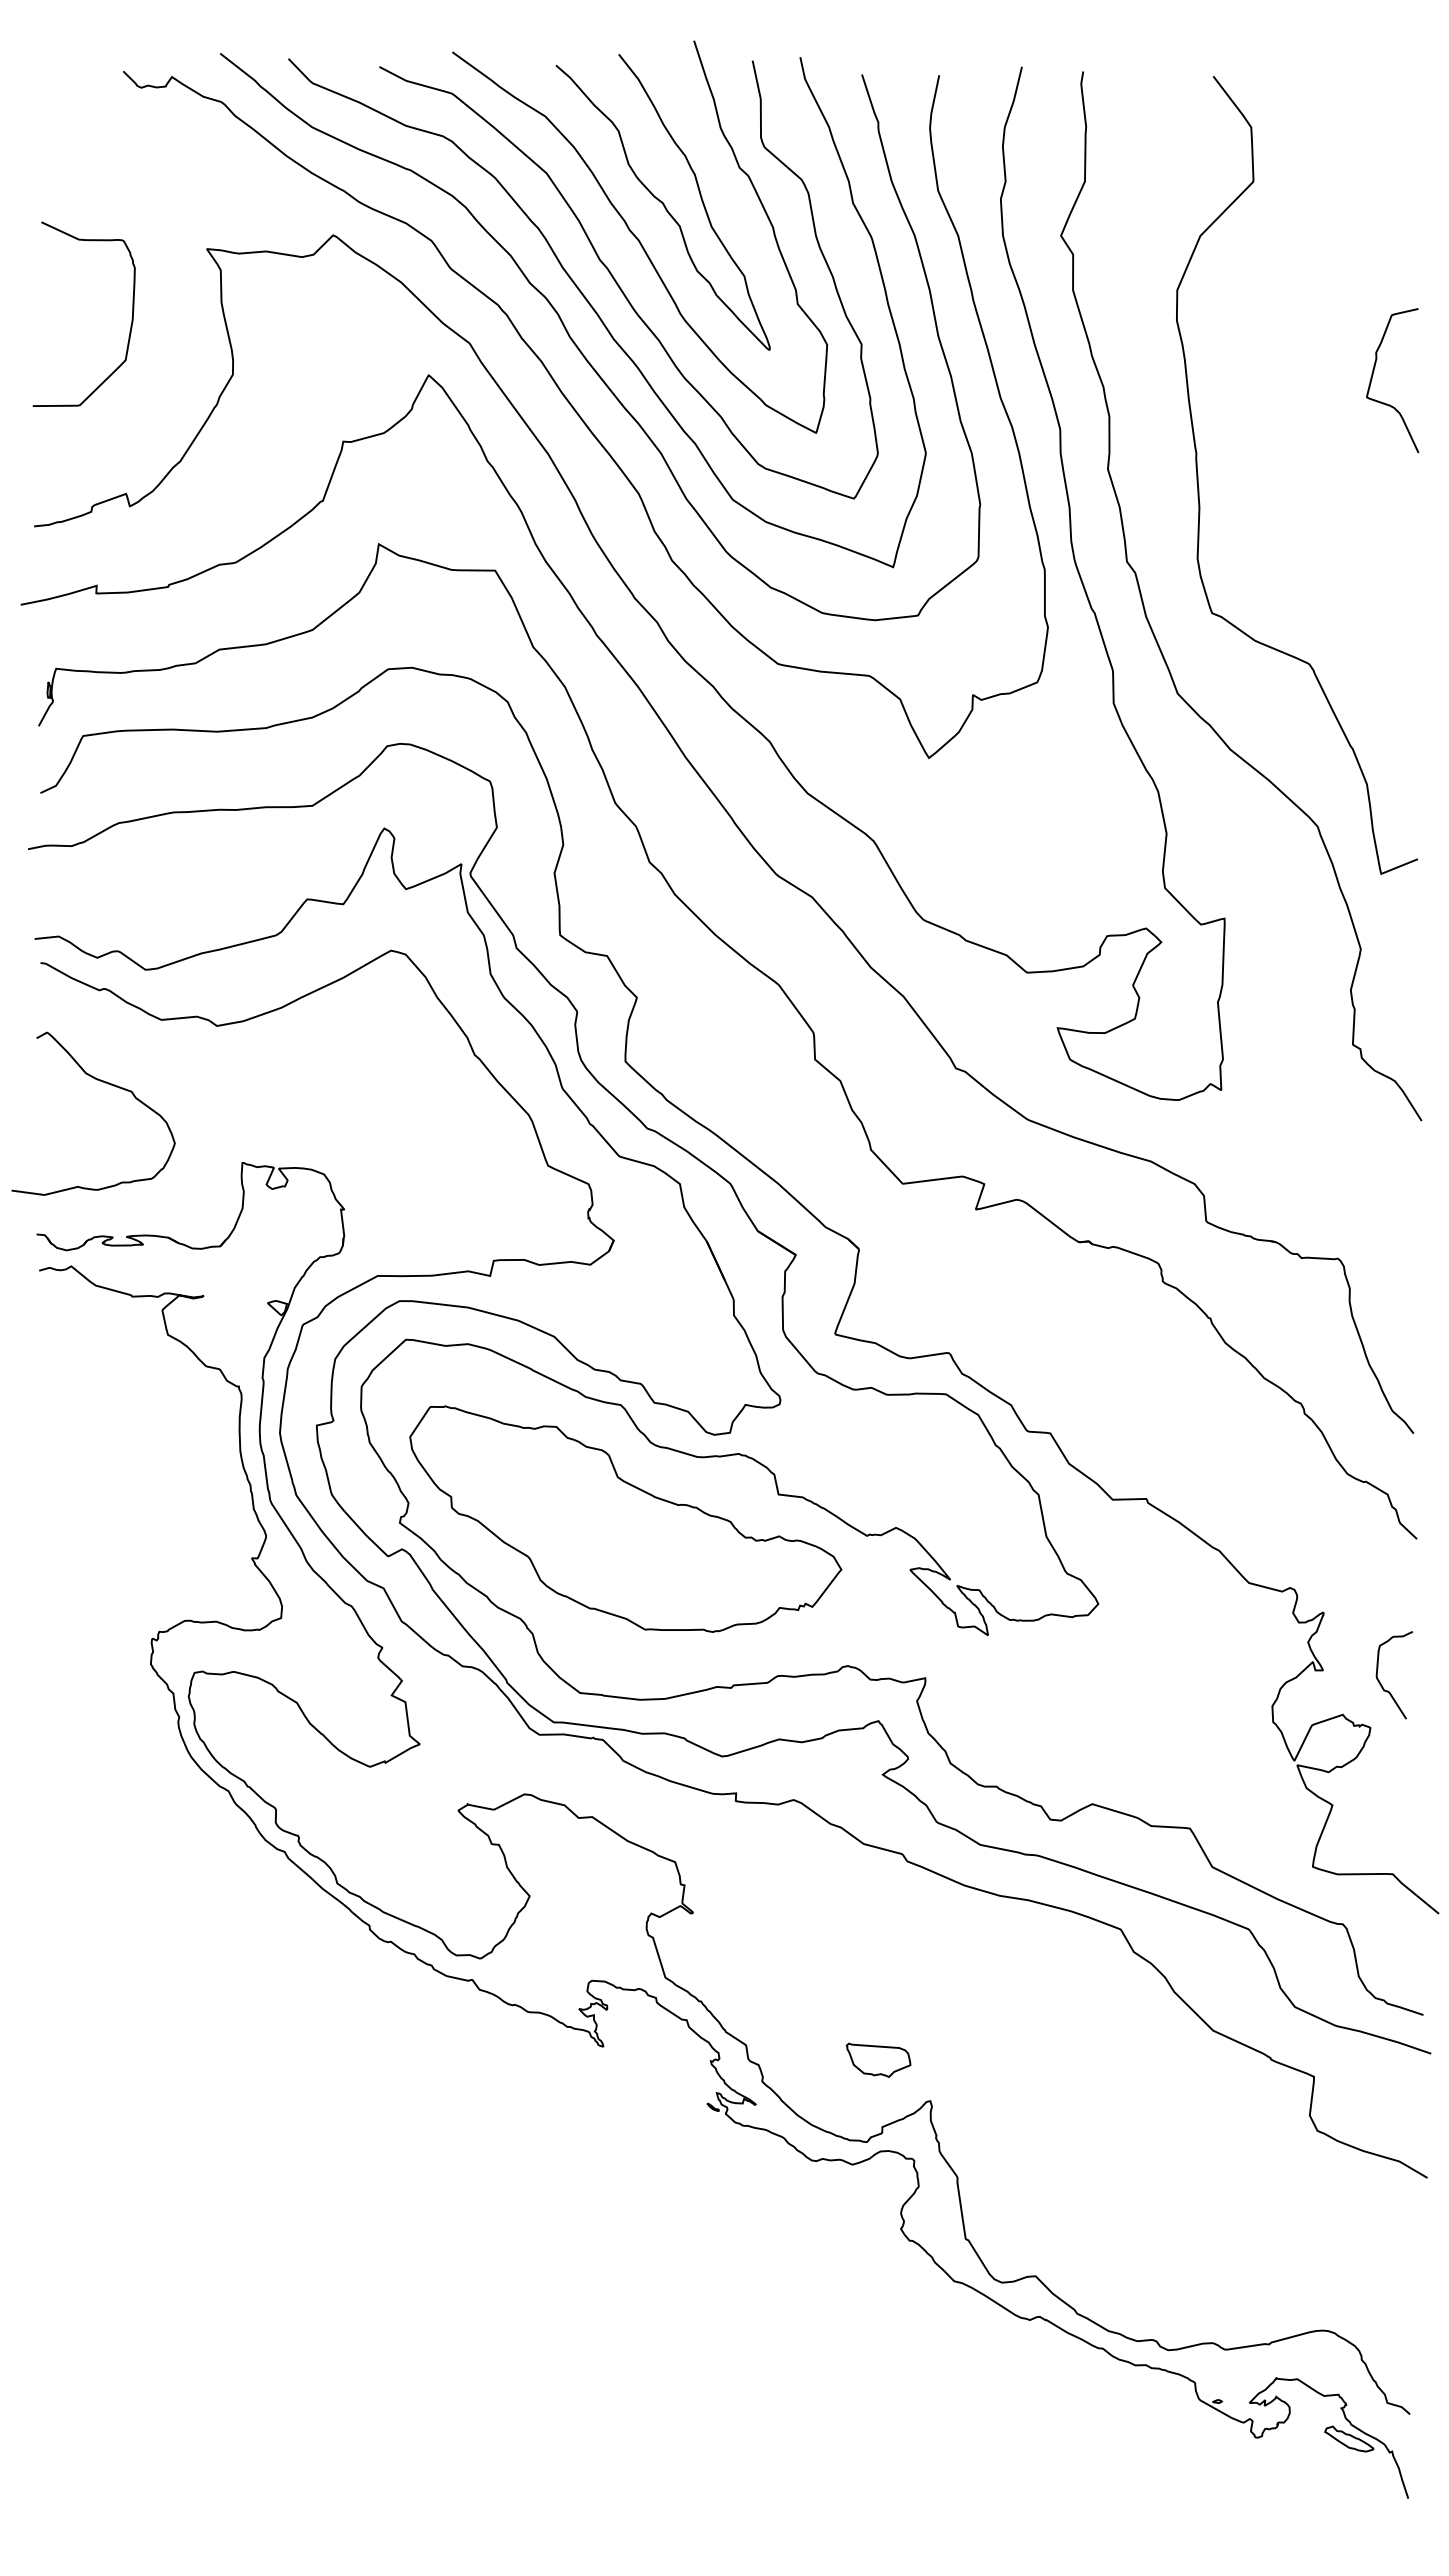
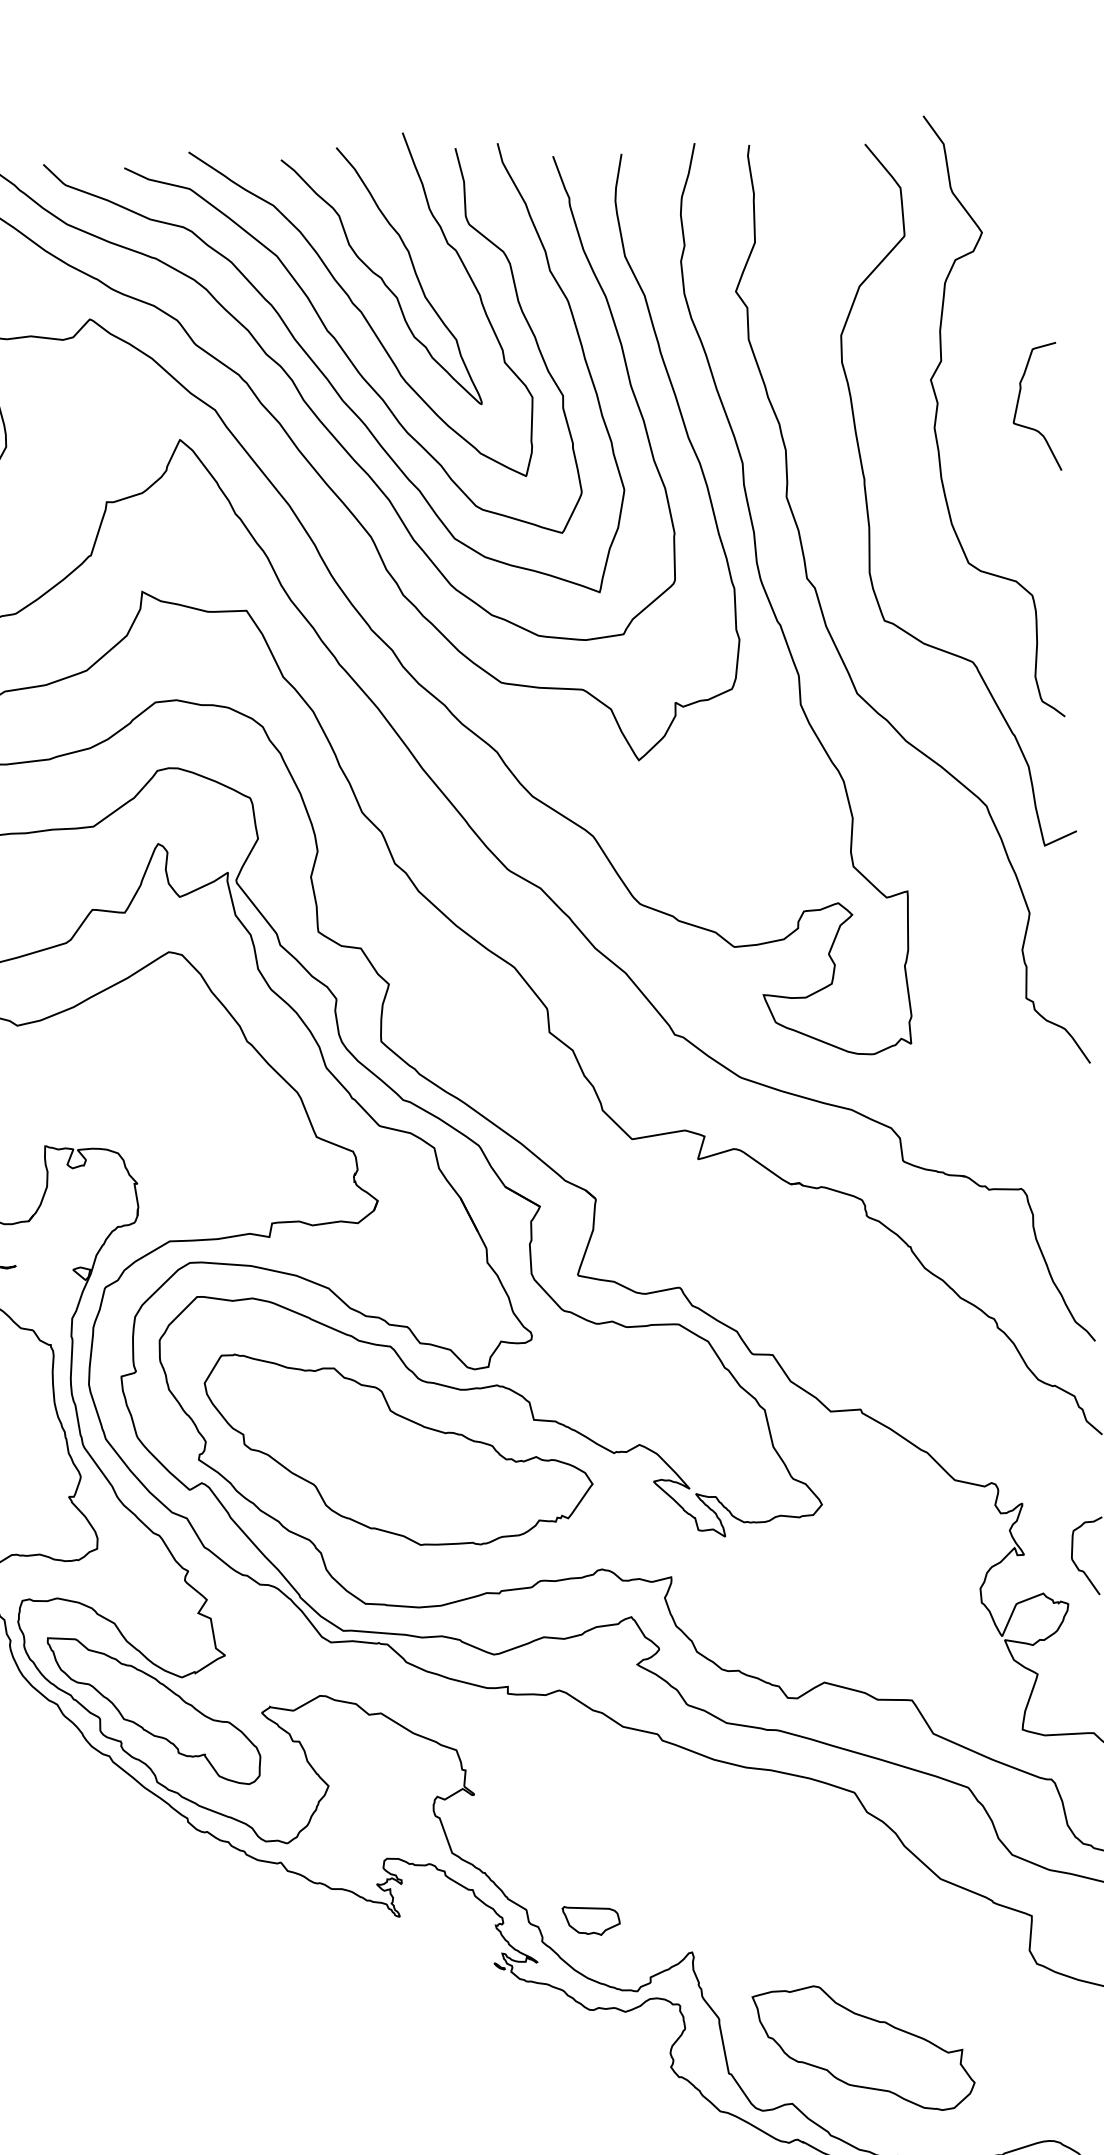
curve: (1282, 378) -> (938, 409), added
part: (337, 1802) -> (154, 1710), added
part: (878, 2059) -> (591, 1919), moved
part: (1118, 2217) -> (863, 2048), added

